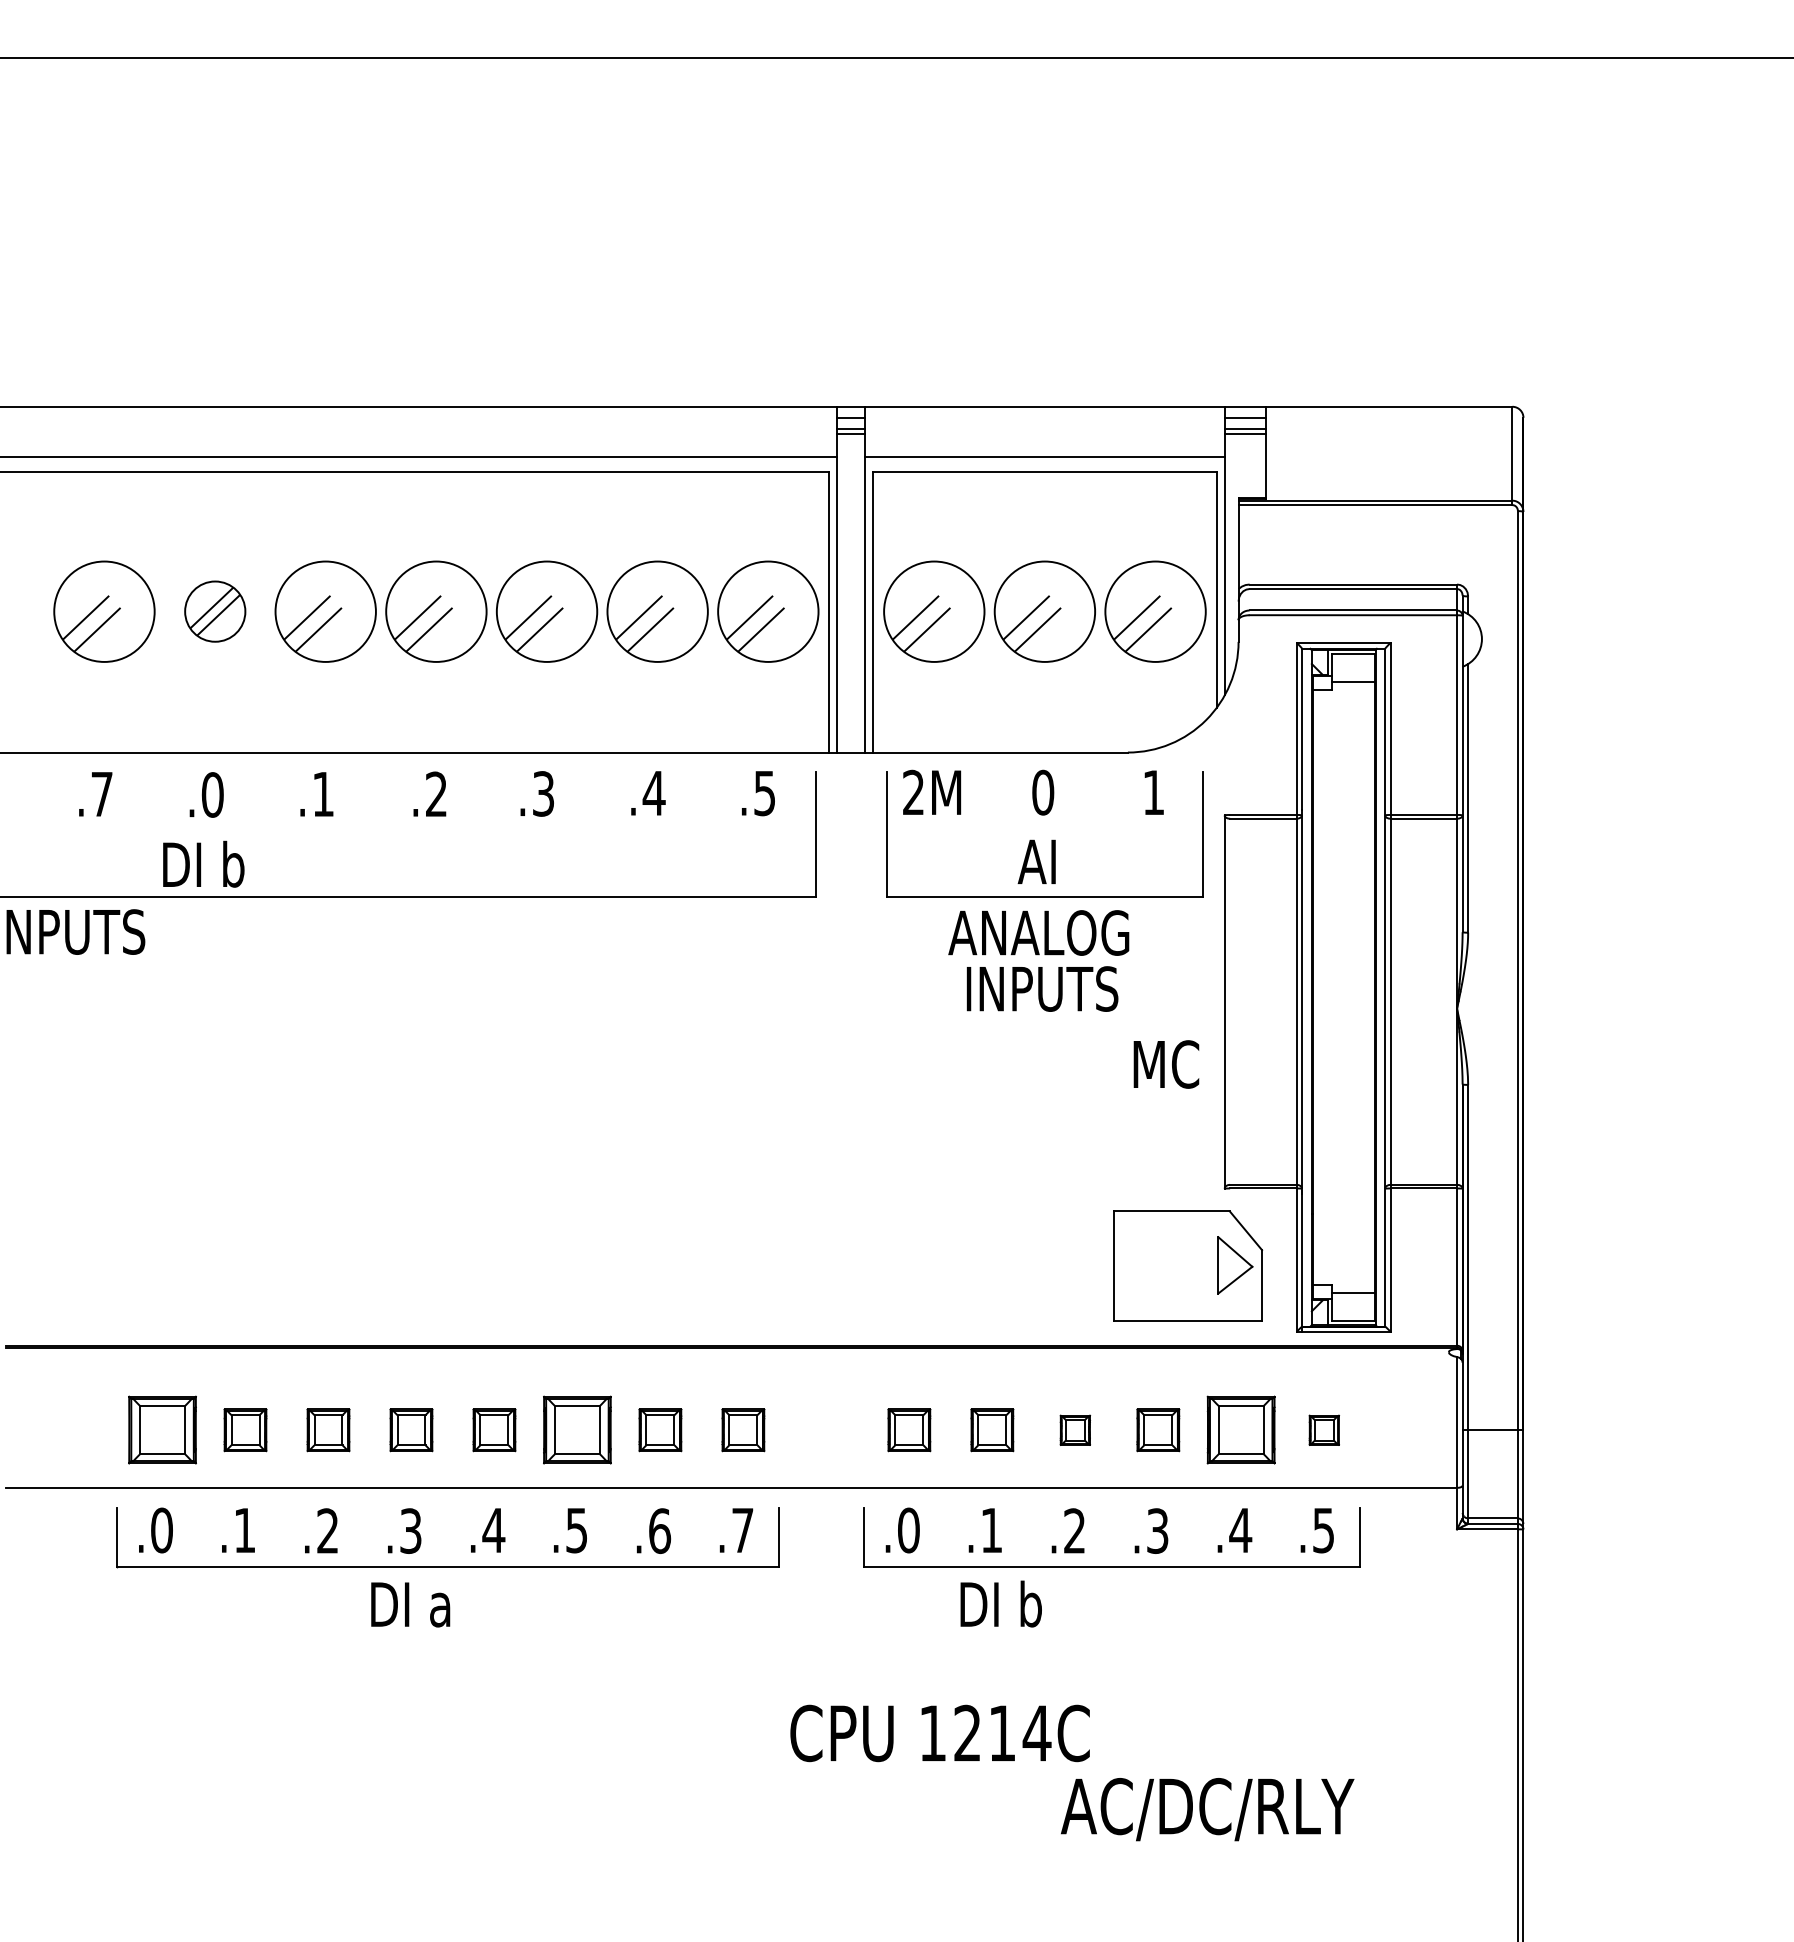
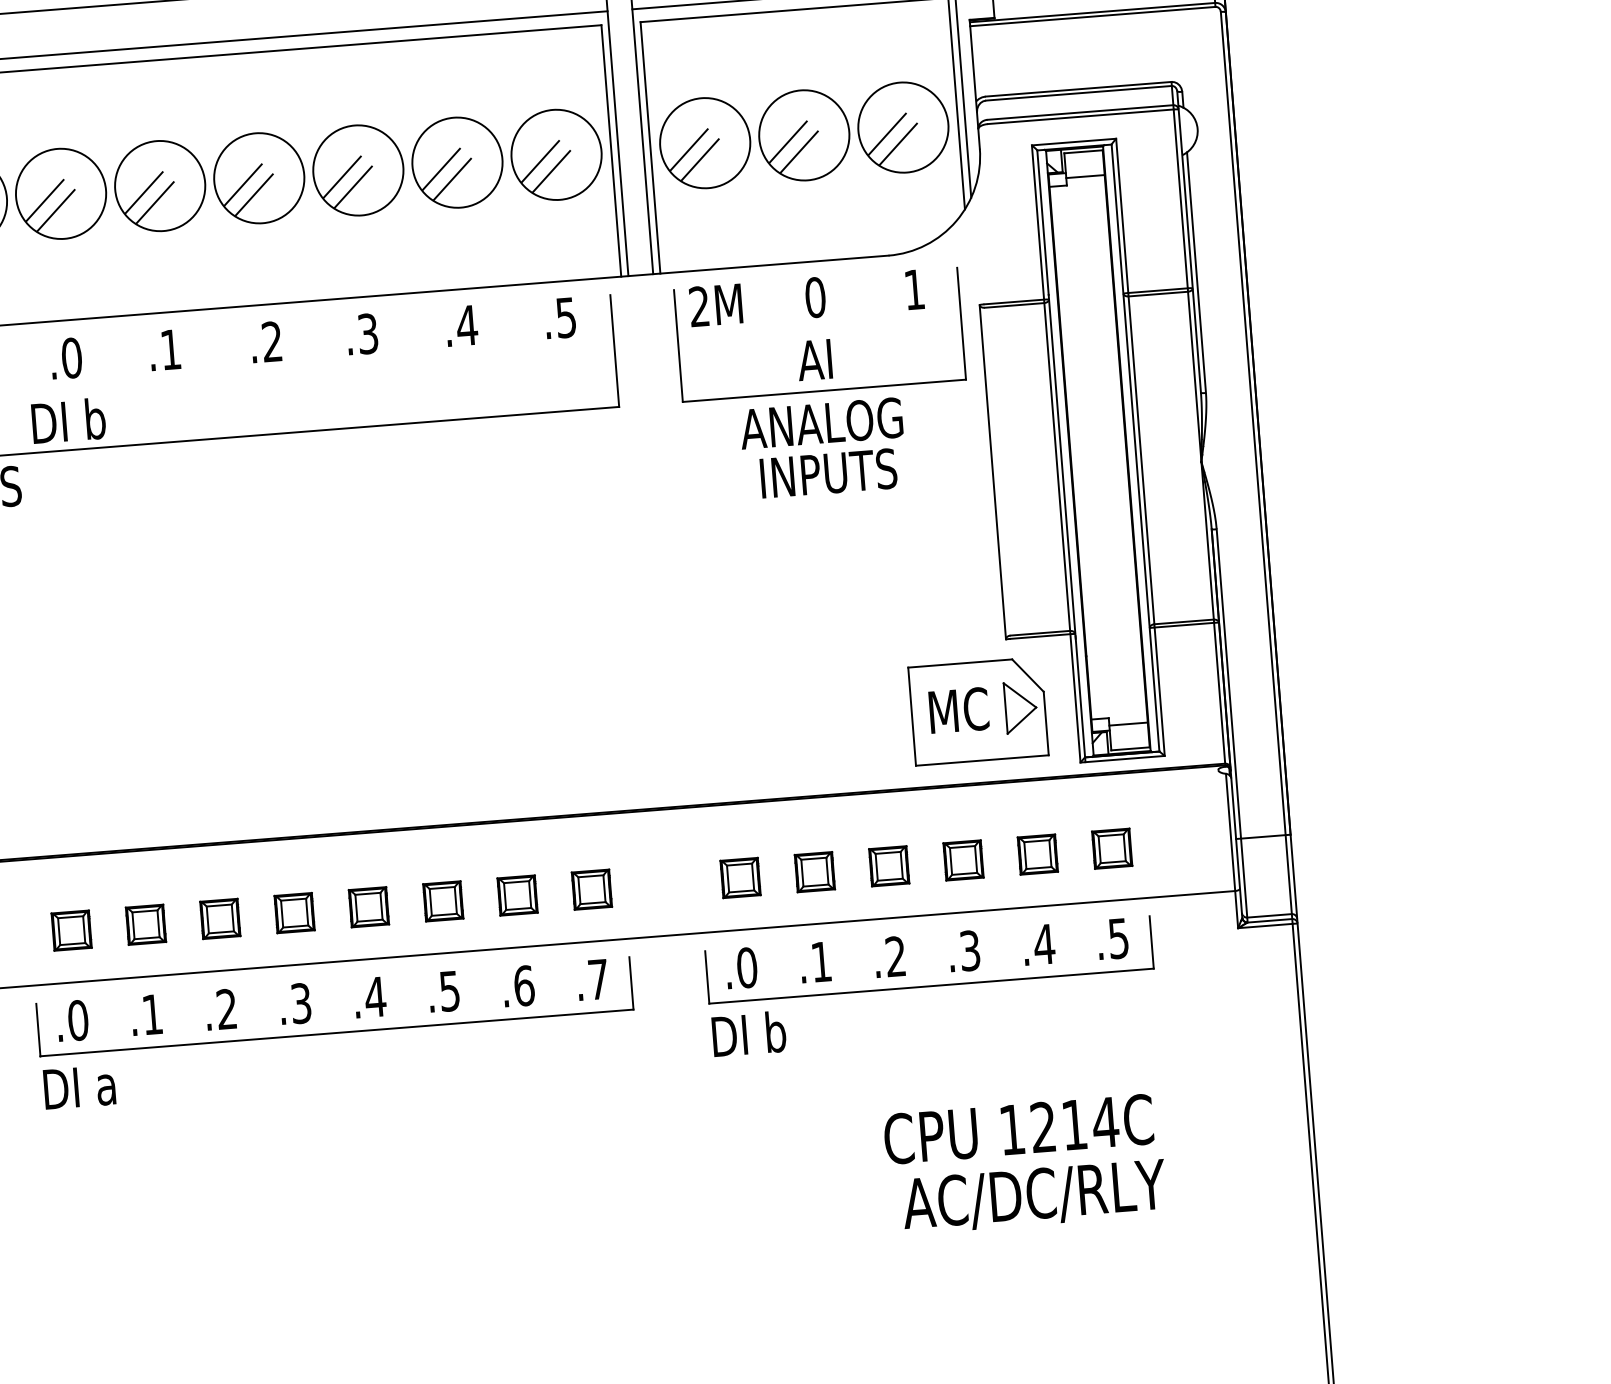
part: (215, 611) -> (61, 193), size x1.67
text: (1166, 1064) -> (959, 710), moved
part: (162, 1430) -> (71, 930), size x0.62
part: (577, 1430) -> (443, 901), size x0.62
part: (1075, 1430) -> (889, 866), size x1.43
part: (1241, 1430) -> (1038, 854), size x0.62
part: (1324, 1430) -> (1112, 848), size x1.43
text: (1000, 1603) -> (748, 1033), moved
text: (410, 1604) -> (79, 1087), moved
text: (939, 1733) -> (1018, 1129), moved

